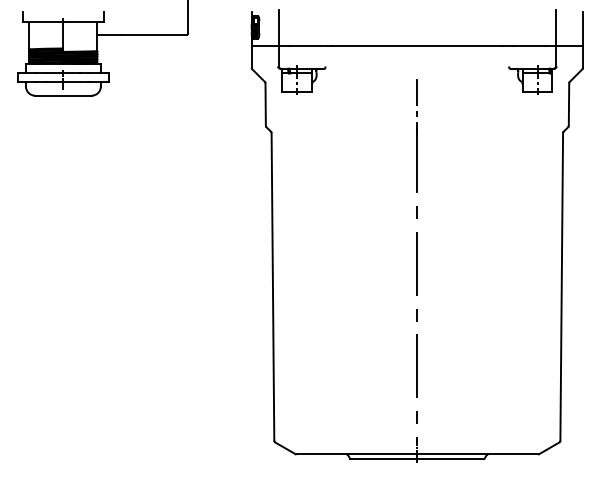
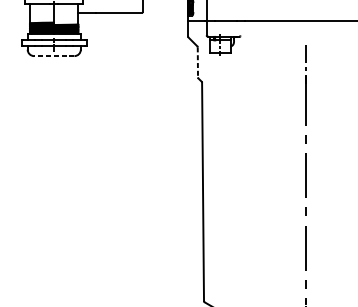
line: (62, 95) -> (53, 55), solid -> dashed
line: (265, 105) -> (197, 63), solid -> dashed

